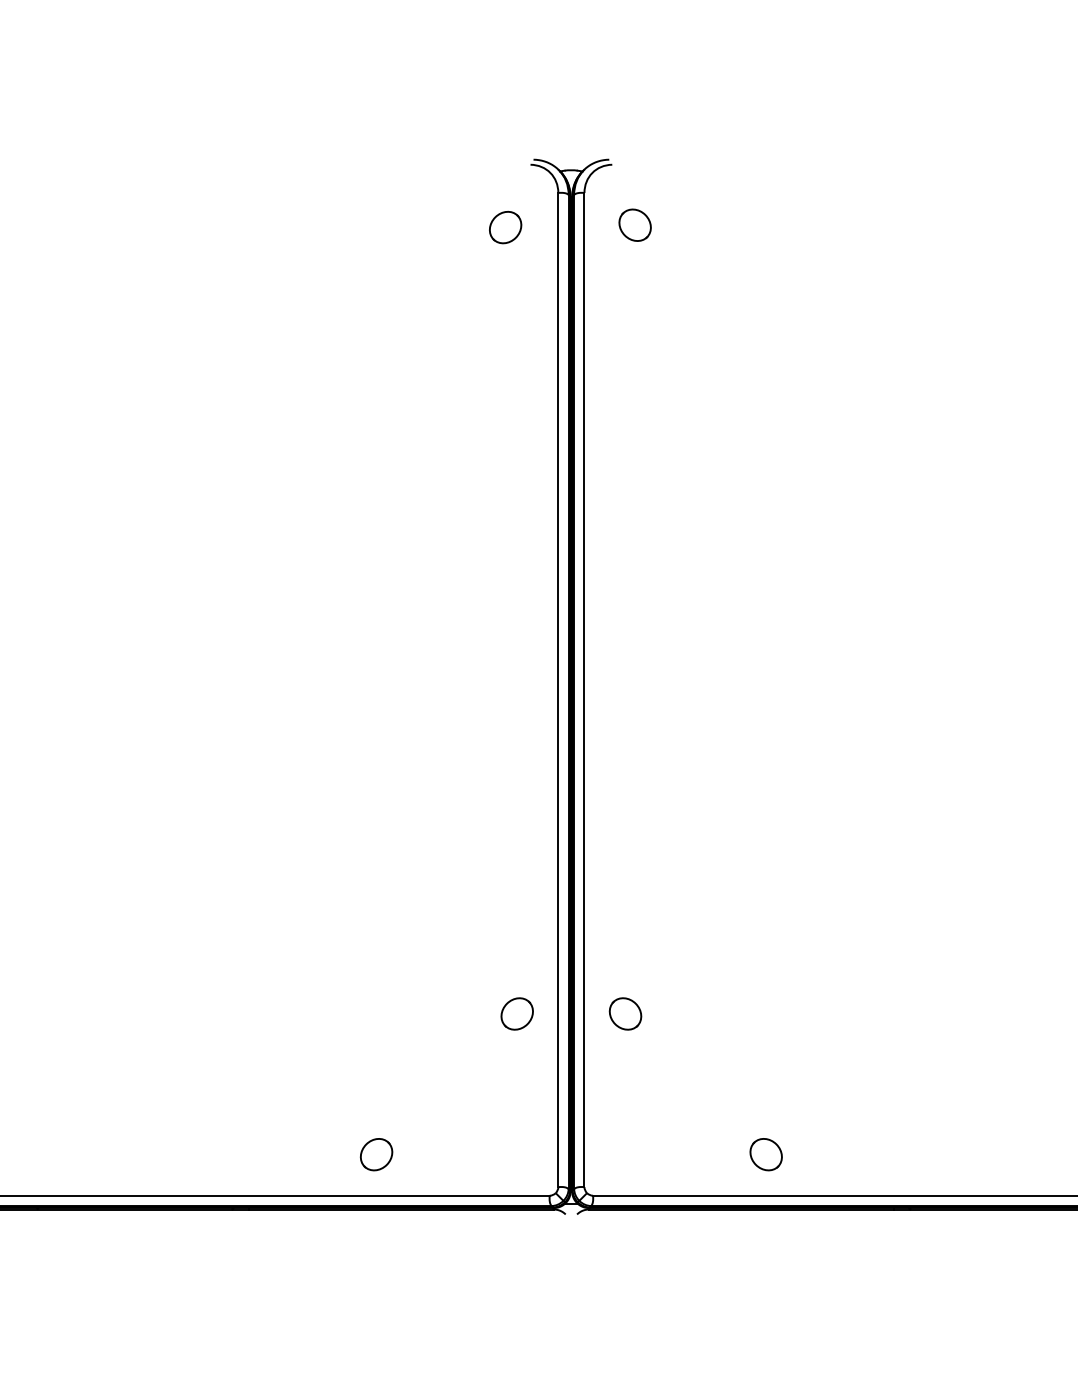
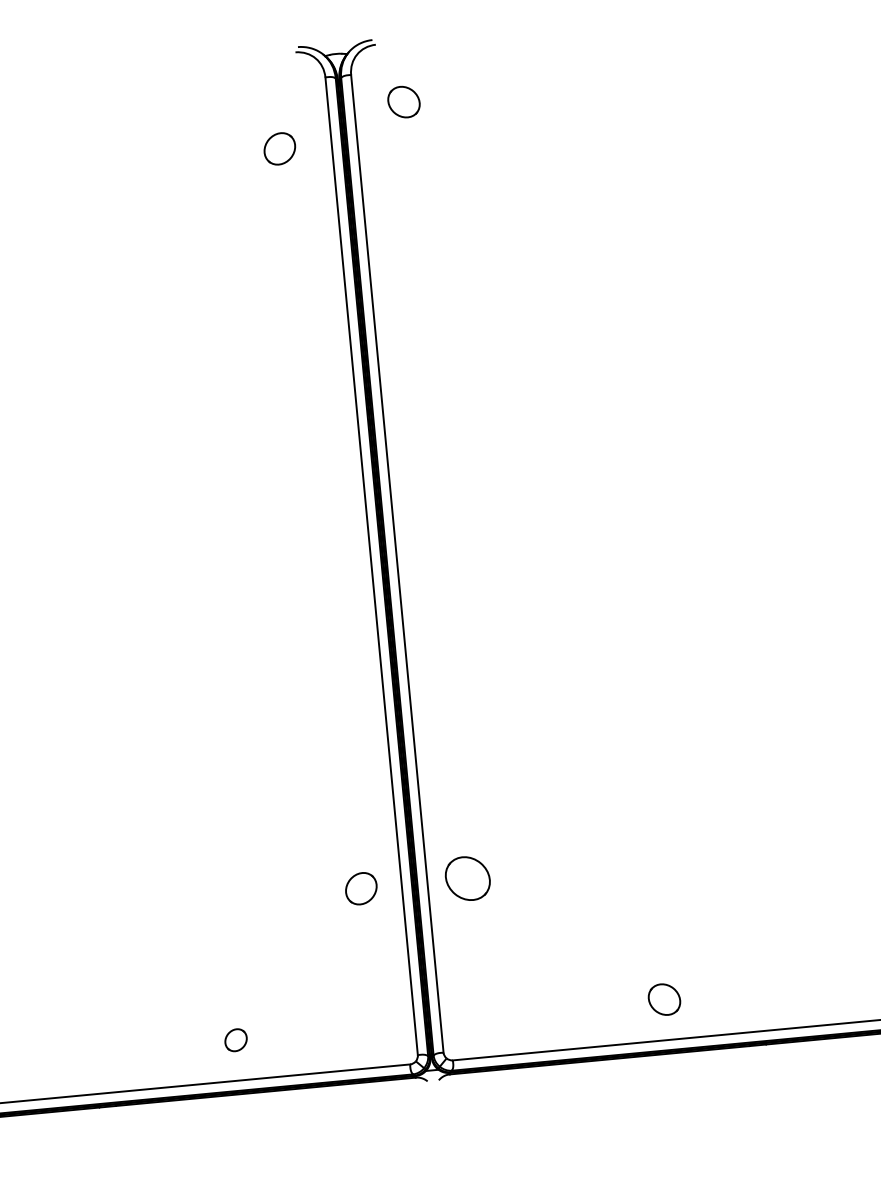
part: (505, 227) -> (279, 148), moved
part: (625, 1013) -> (467, 878), size x1.4
part: (376, 1154) -> (236, 1039), size x0.7
part: (765, 1154) -> (663, 999), moved

